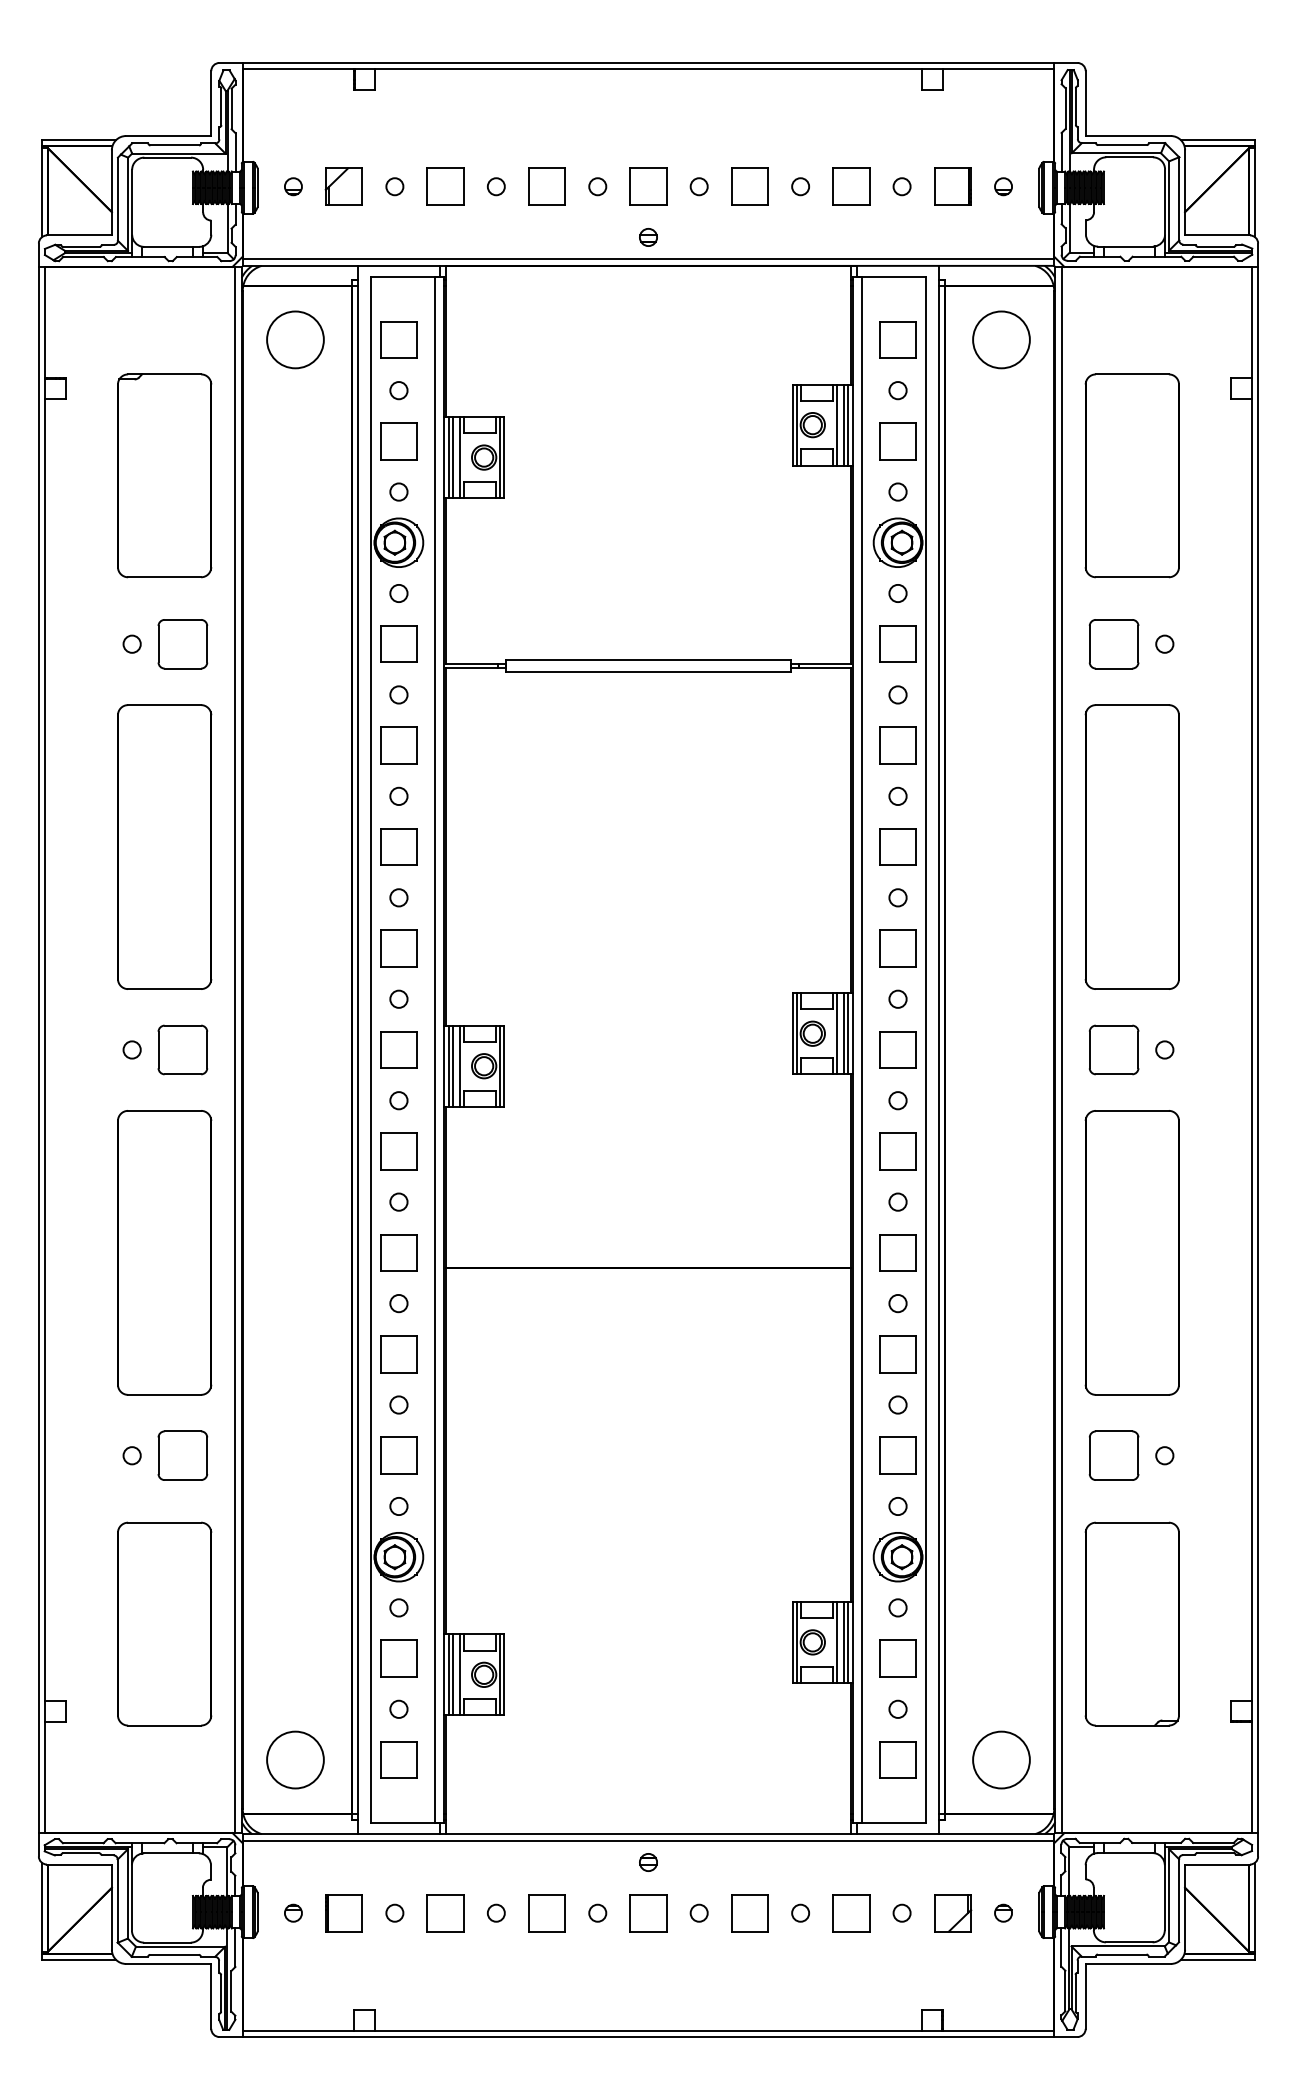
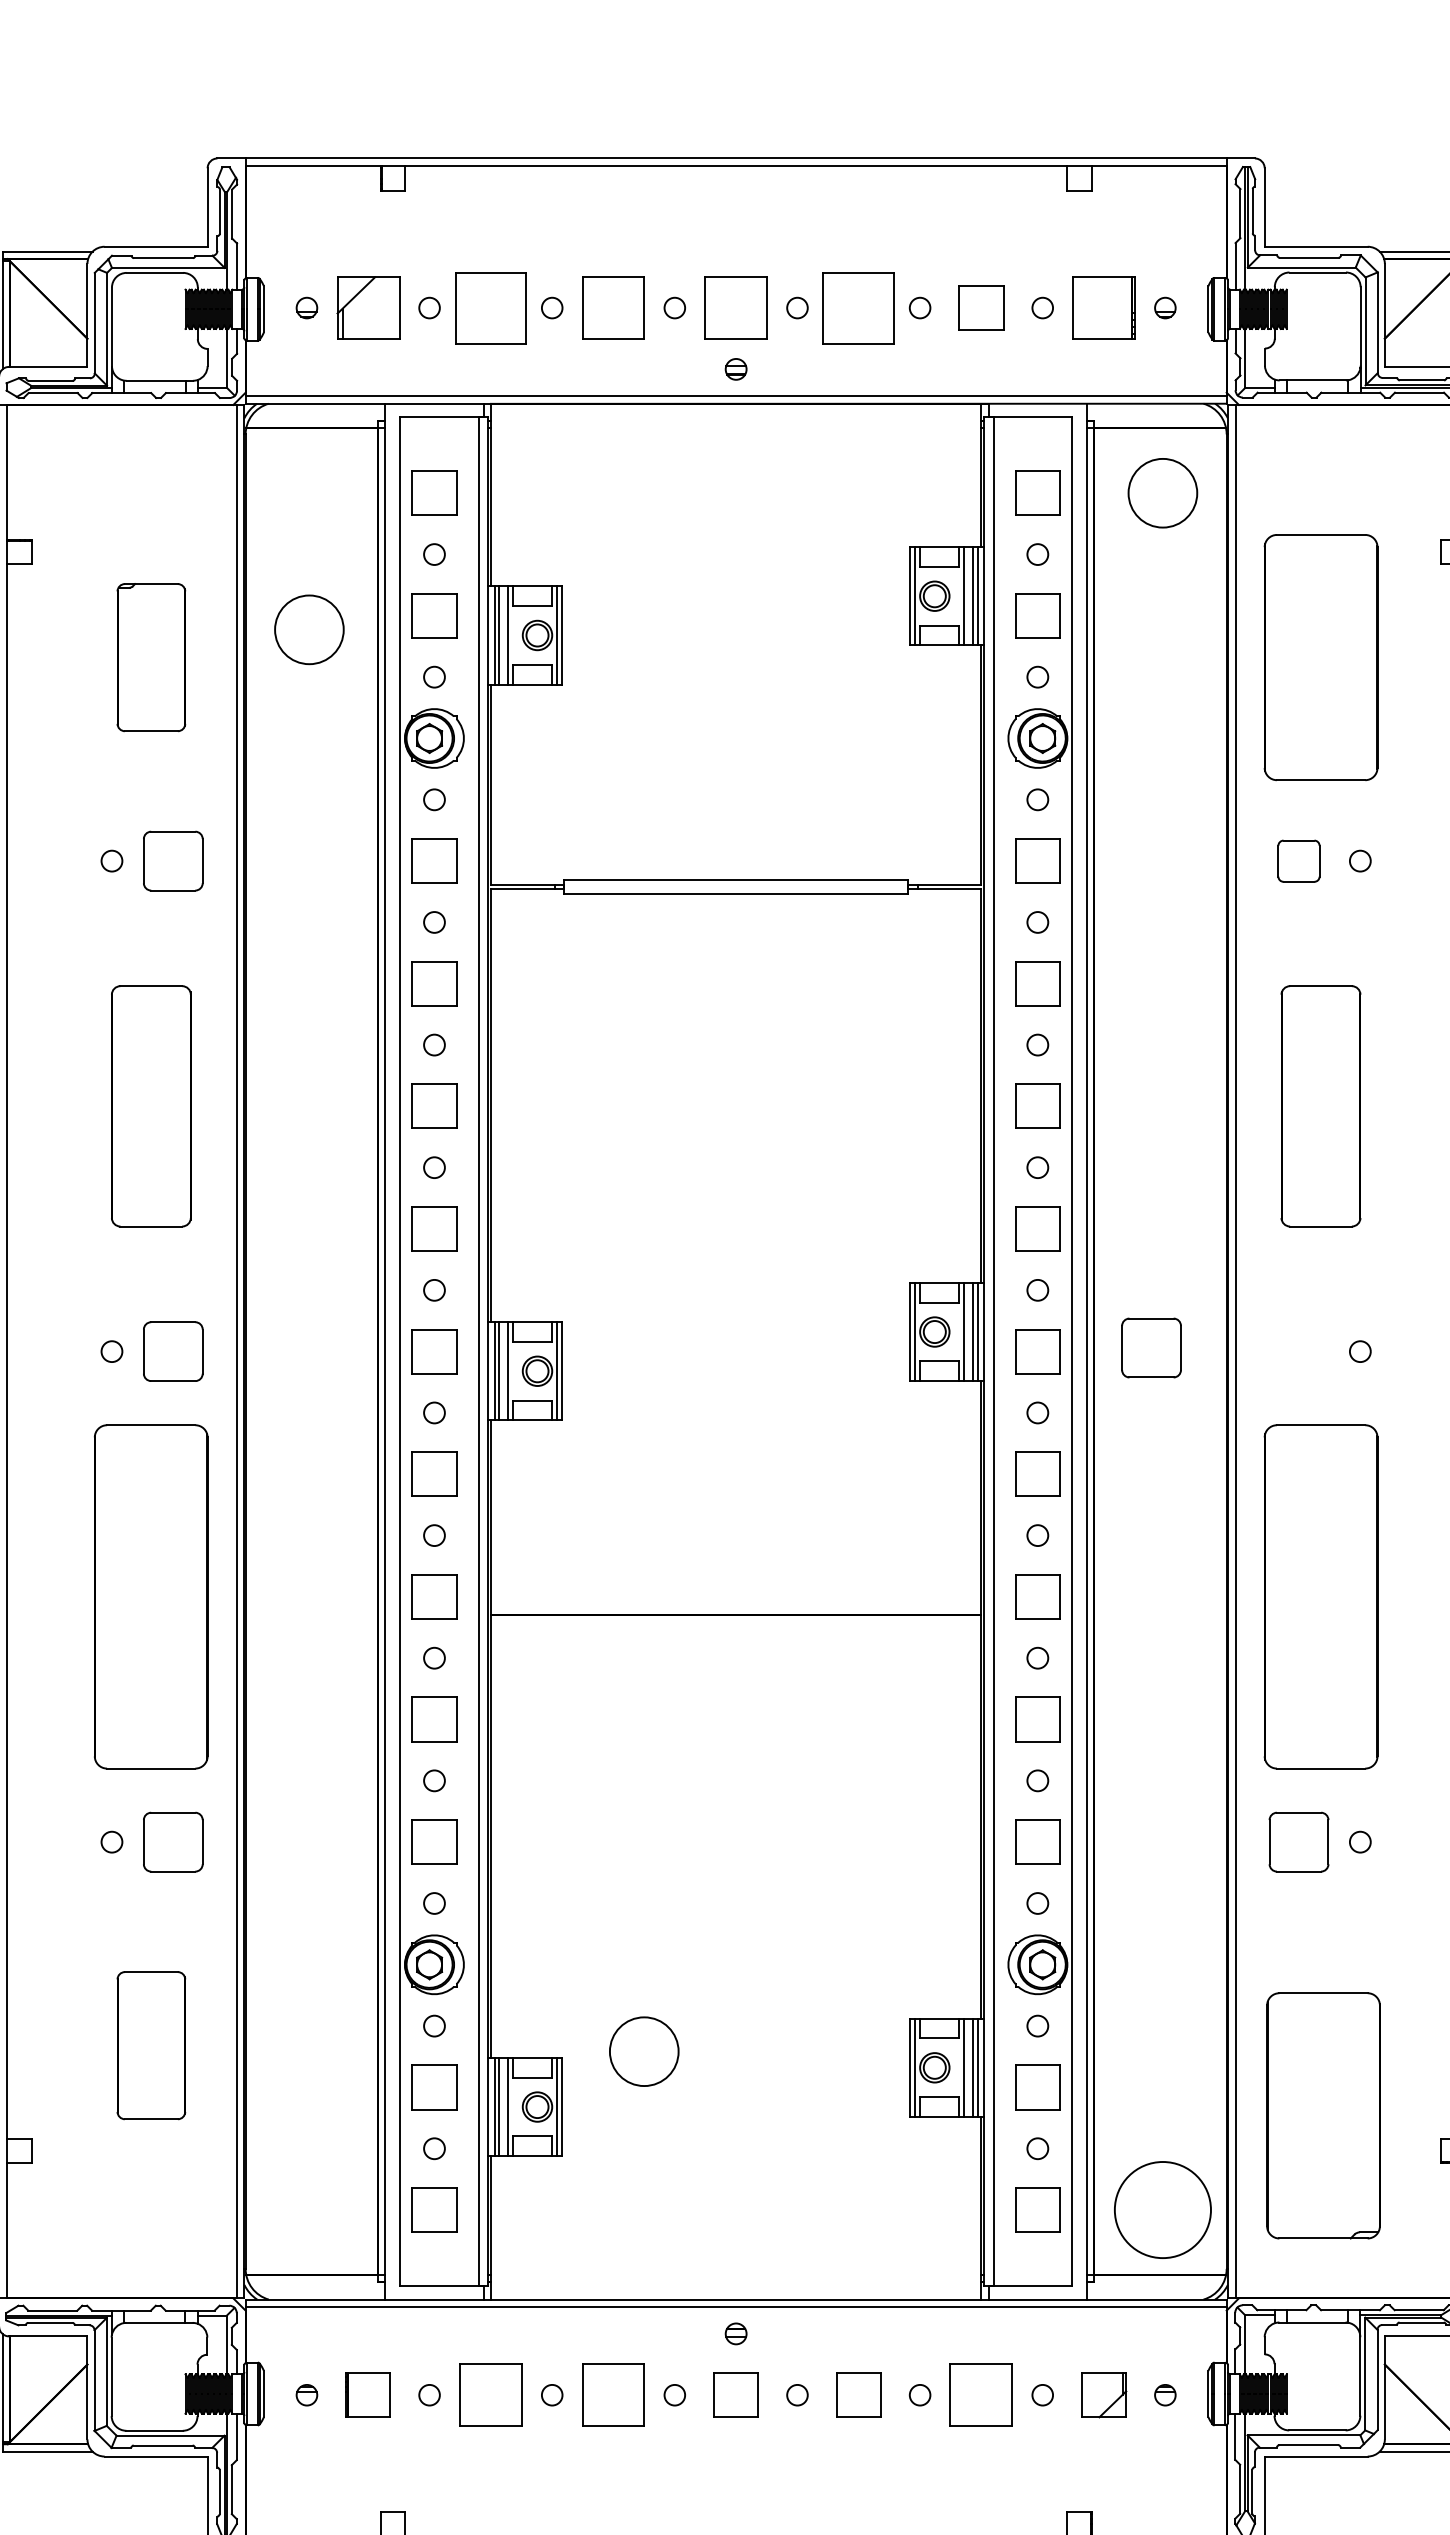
part: (343, 186) -> (367, 307), size x1.4
part: (445, 186) -> (490, 307), size x1.6
part: (546, 186) -> (612, 307), size x1.4
part: (648, 186) -> (736, 307), size x1.4
part: (749, 186) -> (858, 307), size x1.6
part: (952, 186) -> (1103, 307), size x1.4
circle: (295, 339) -> (309, 629), moved
part: (164, 475) -> (151, 657), size x0.6
part: (1113, 644) -> (1298, 861), size x0.7
part: (164, 846) -> (151, 1105), size x0.7
part: (1131, 846) -> (1320, 1105), size x0.7
part: (1114, 1049) -> (1152, 1347), moved
part: (164, 1623) -> (151, 2044), size x0.6
part: (1131, 1623) -> (1322, 2115), moved
circle: (295, 1759) -> (644, 2051), moved
circle: (1001, 1759) -> (1162, 2209), size x1.4
part: (445, 1913) -> (490, 2395), size x1.4
part: (546, 1913) -> (612, 2395), size x1.4
part: (851, 1913) -> (981, 2395), size x1.4

